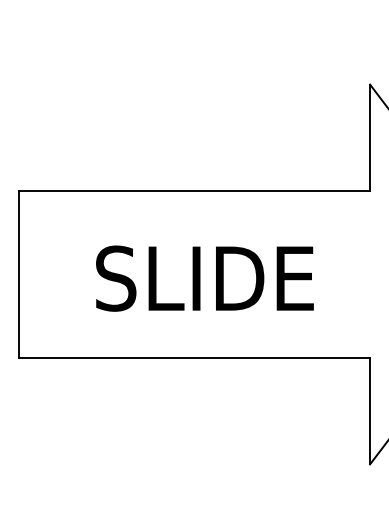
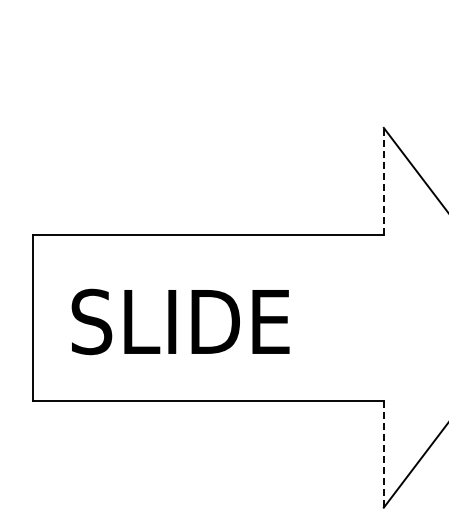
line: (369, 137) -> (383, 180), solid -> dashed
text: (204, 278) -> (180, 321), moved
line: (369, 411) -> (383, 454), solid -> dashed

